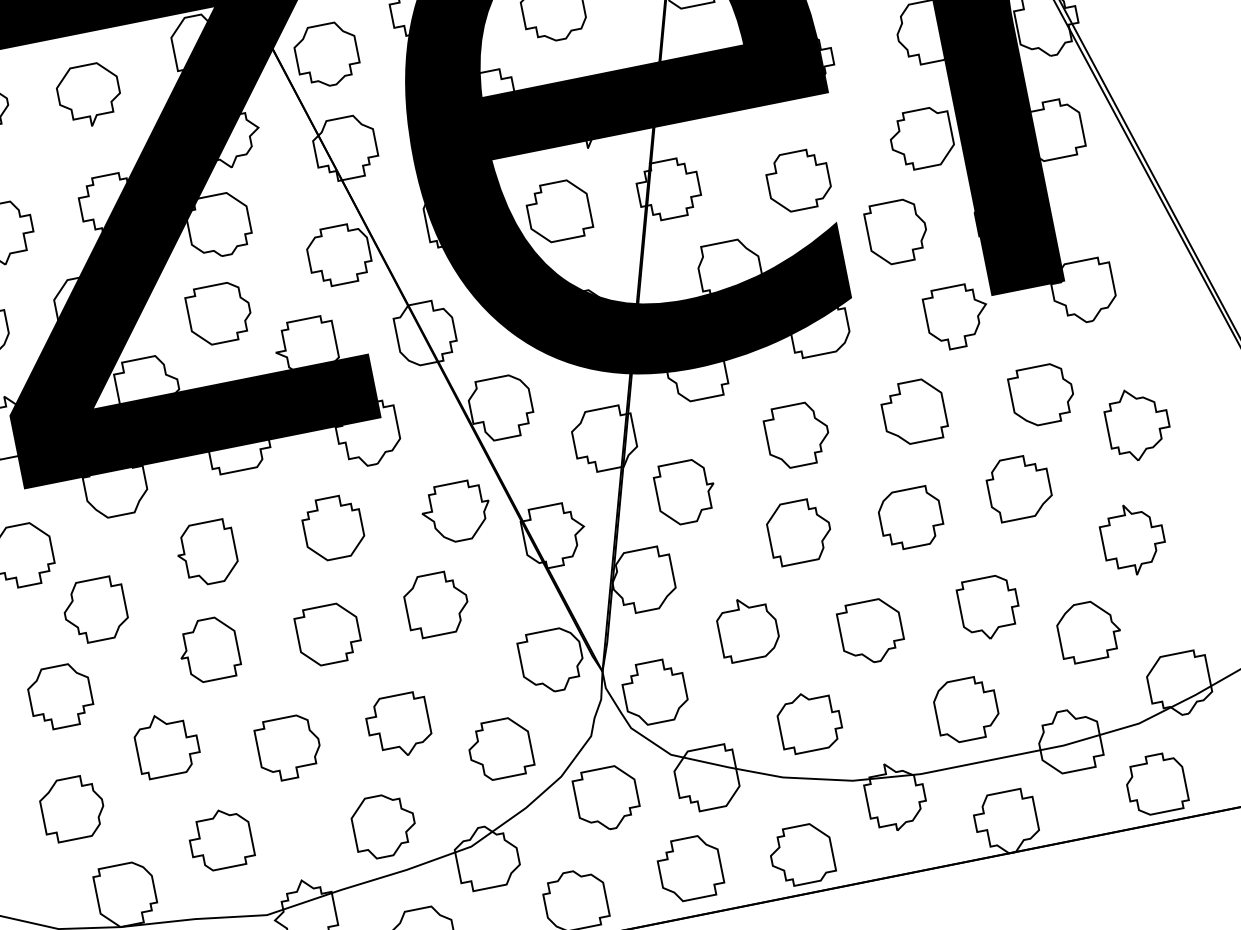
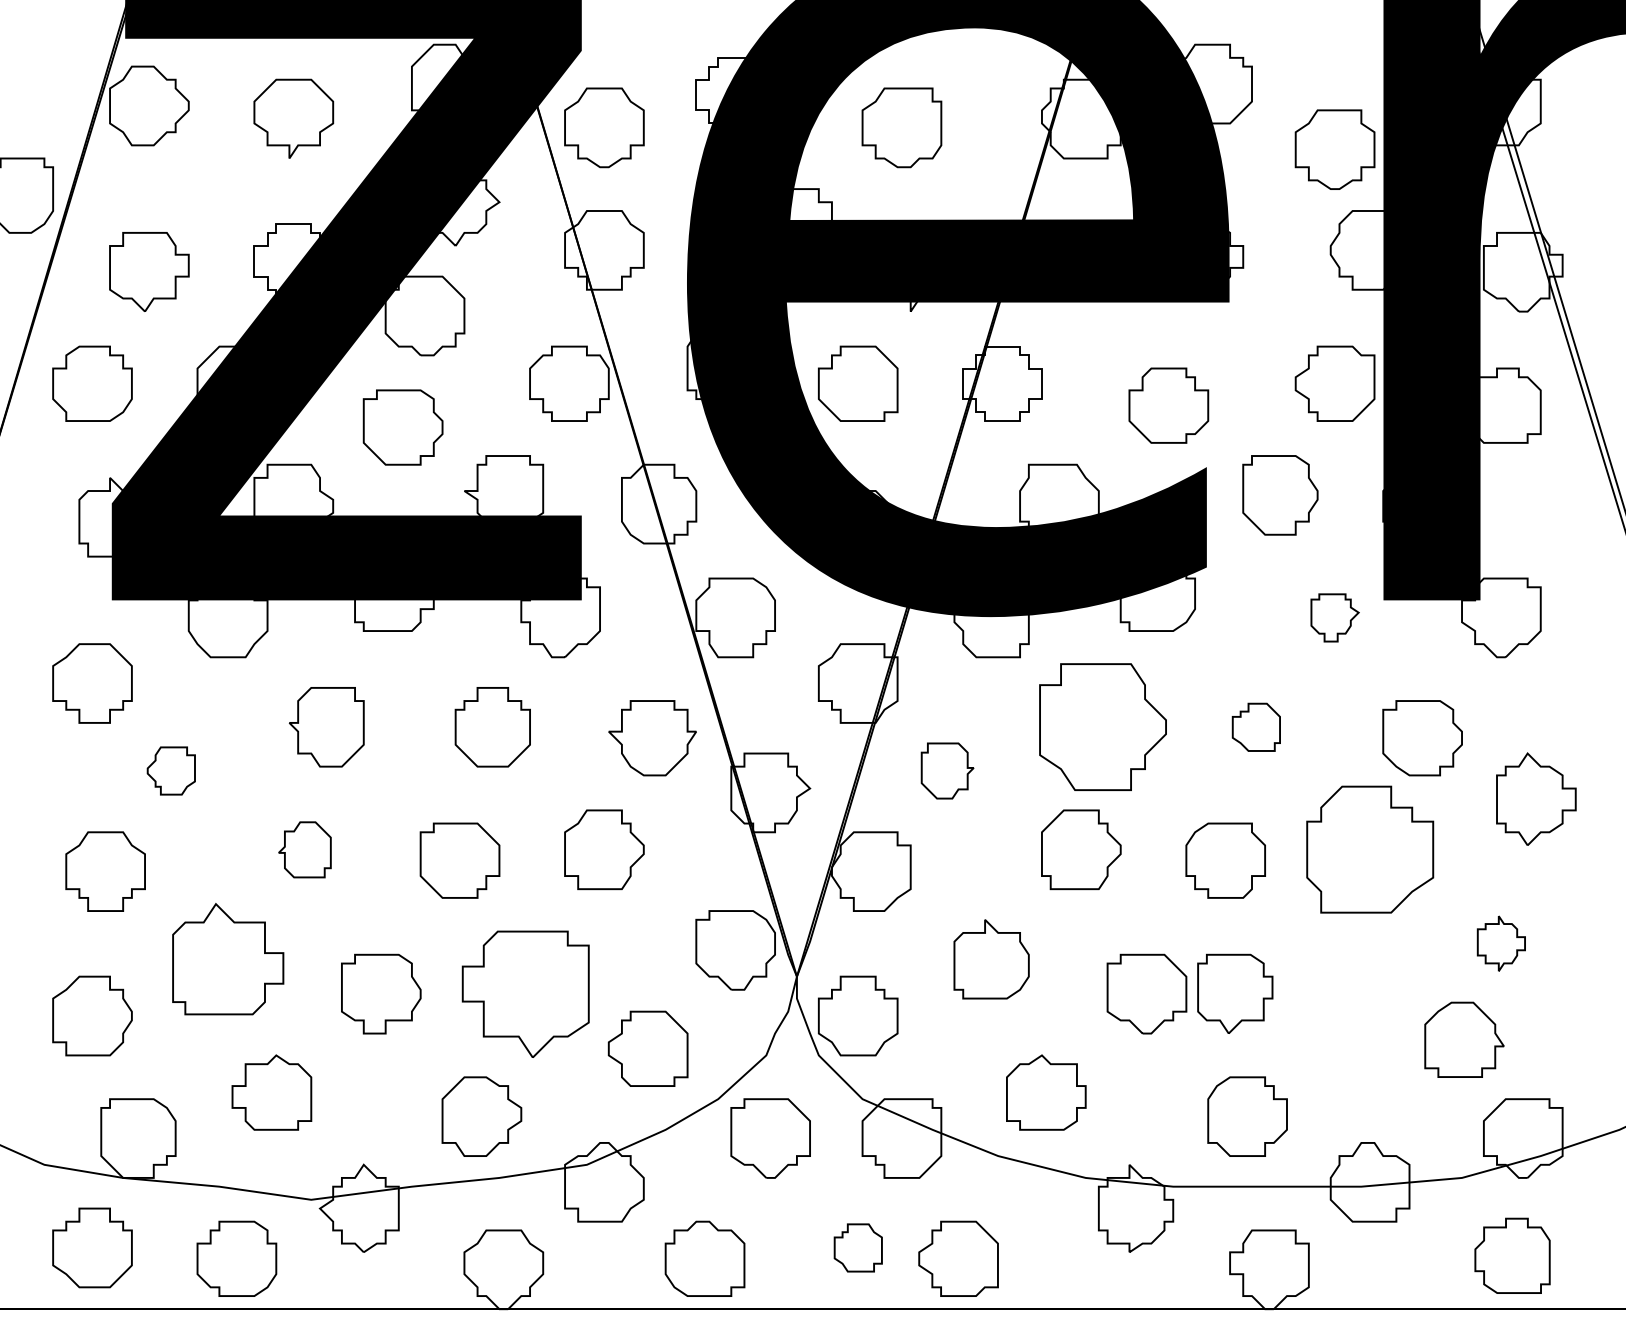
part: (956, 316) -> (1334, 617), size x0.6
part: (914, 412) -> (1256, 727), size x0.6
part: (797, 435) -> (1103, 727), size x1.6
part: (1018, 487) -> (1369, 849), size x1.6
part: (685, 491) -> (947, 770), size x0.7
part: (1133, 539) -> (1501, 943), size x0.6
part: (989, 607) -> (1235, 993), moved
part: (95, 609) -> (171, 770), size x0.6
part: (1089, 631) -> (1464, 1039), moved
part: (208, 649) -> (304, 849), size x0.7
part: (398, 725) -> (525, 993), size x1.6
part: (166, 744) -> (227, 958), size x1.4
part: (1156, 783) -> (1512, 1255), moved
part: (801, 854) -> (958, 1258), moved
part: (690, 868) -> (858, 1247), size x0.6

